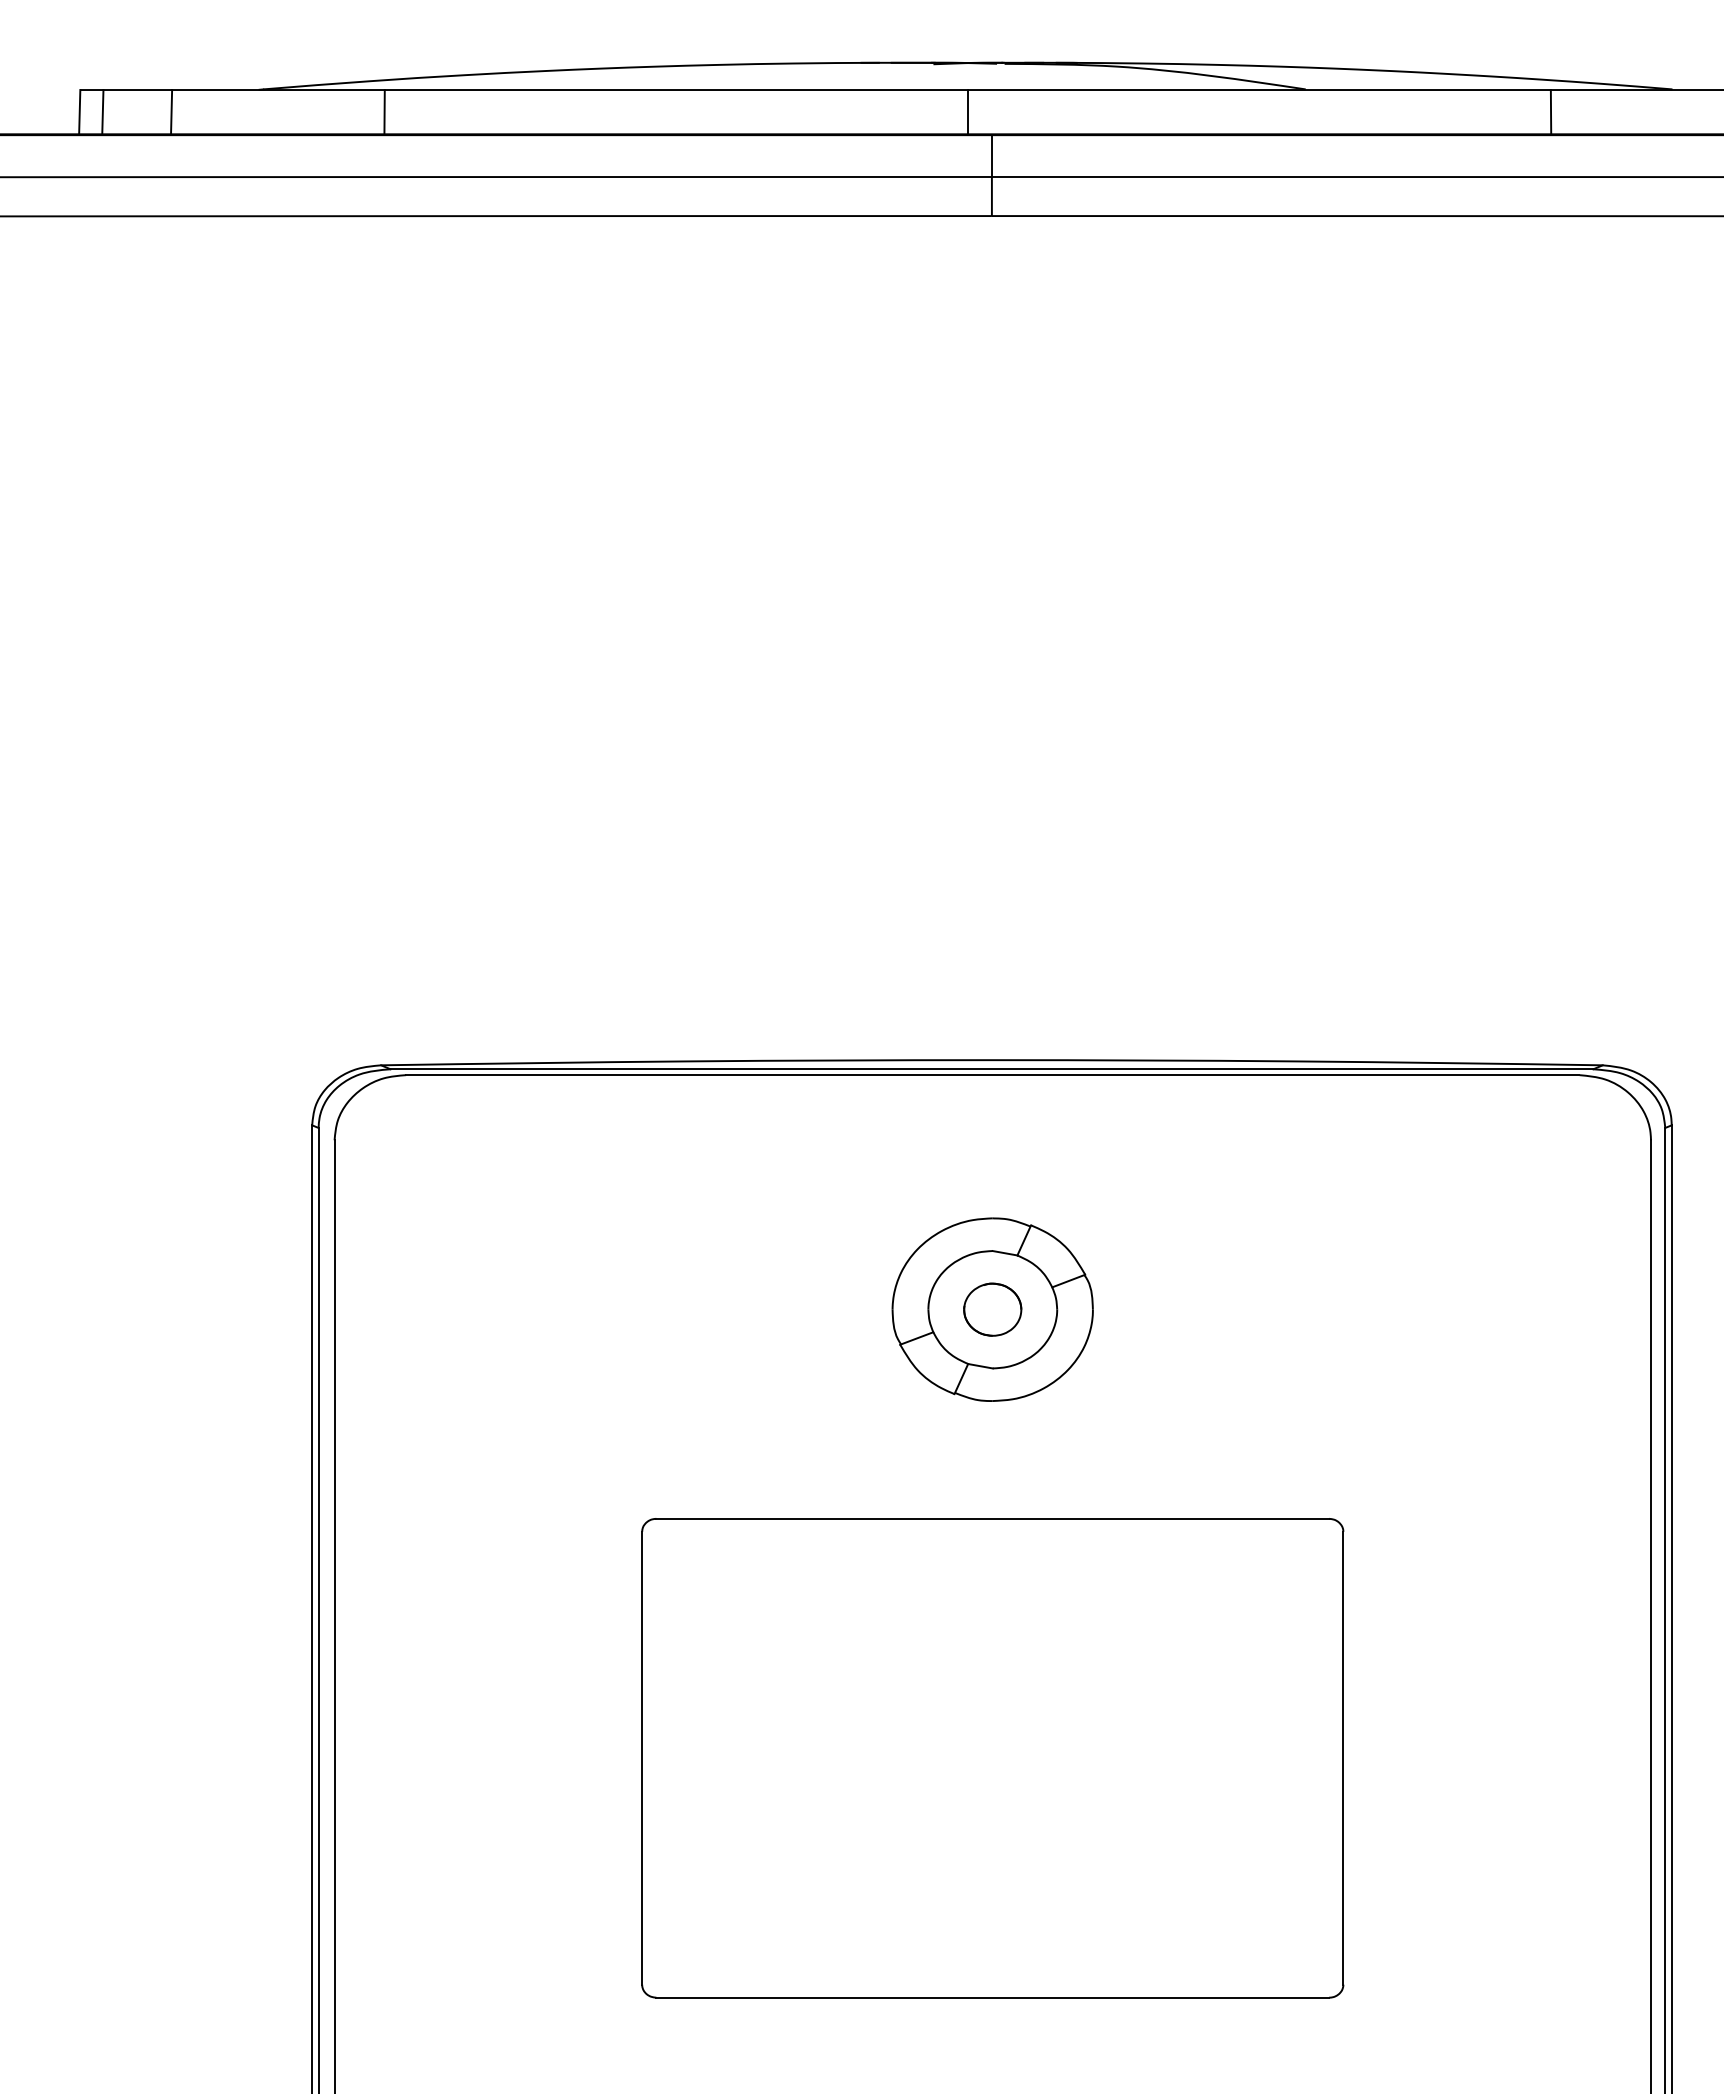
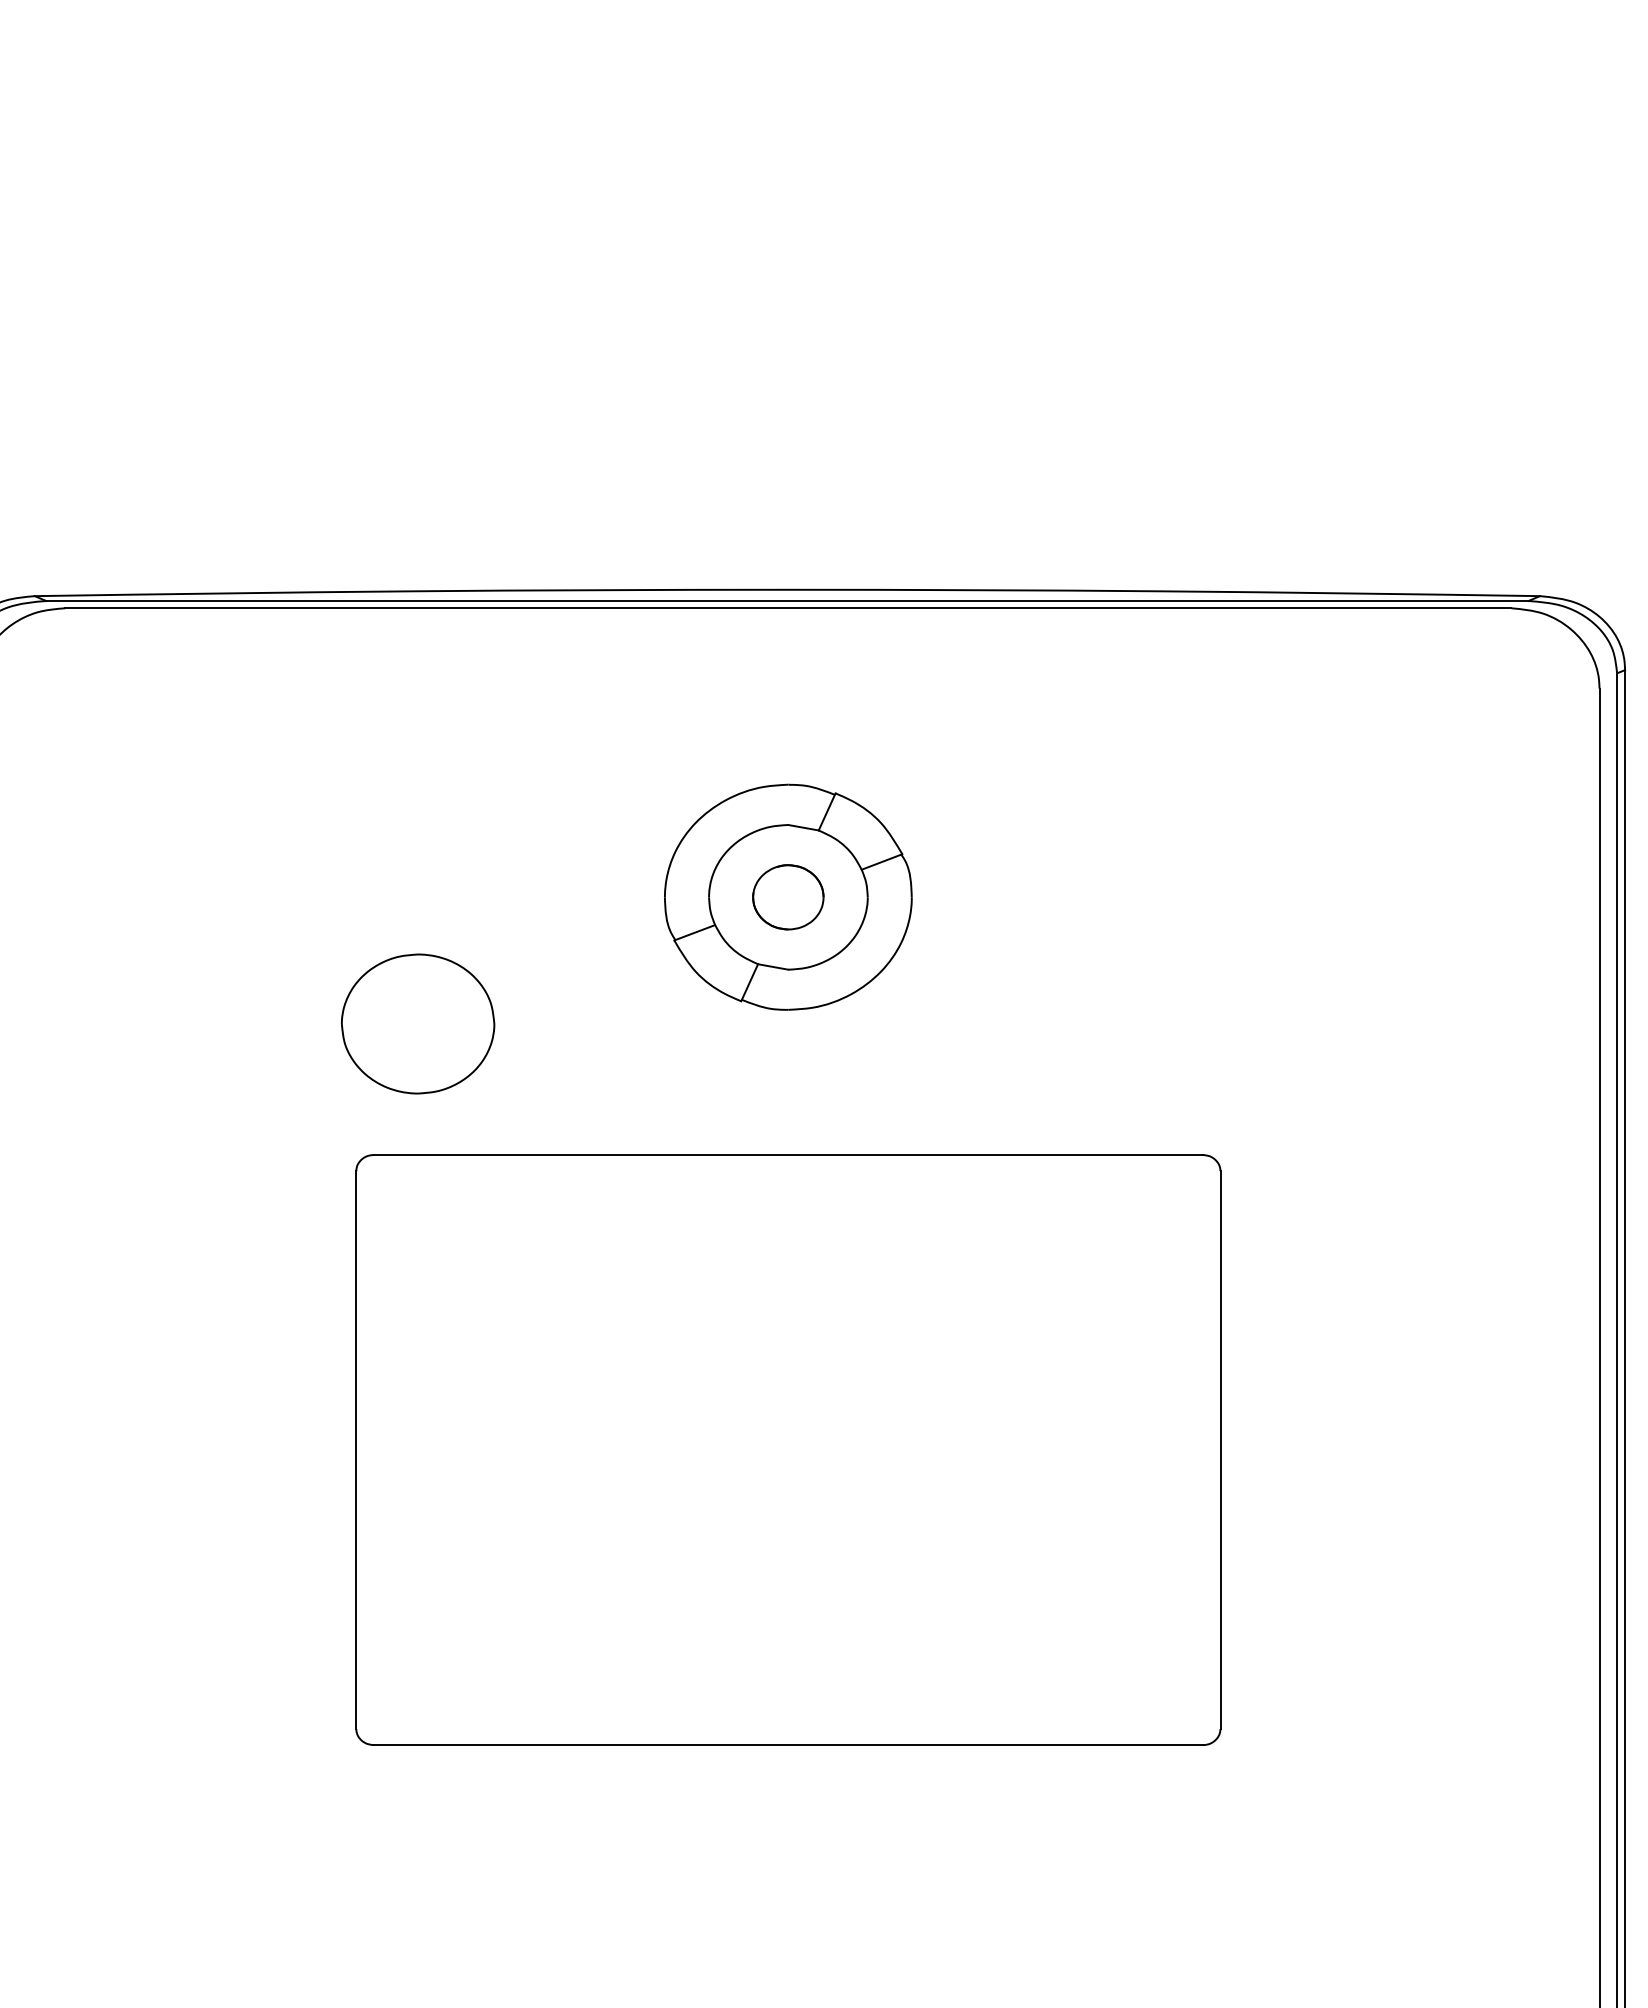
part: (692, 1412) -> (418, 1023), added

